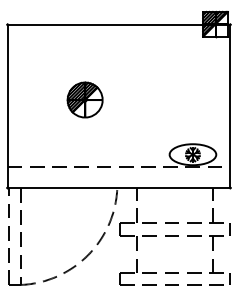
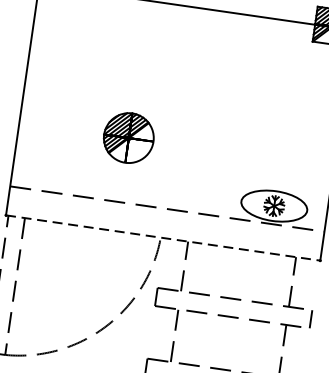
part: (84, 99) -> (128, 137), moved
line: (119, 187) -> (163, 237), solid -> dashed

